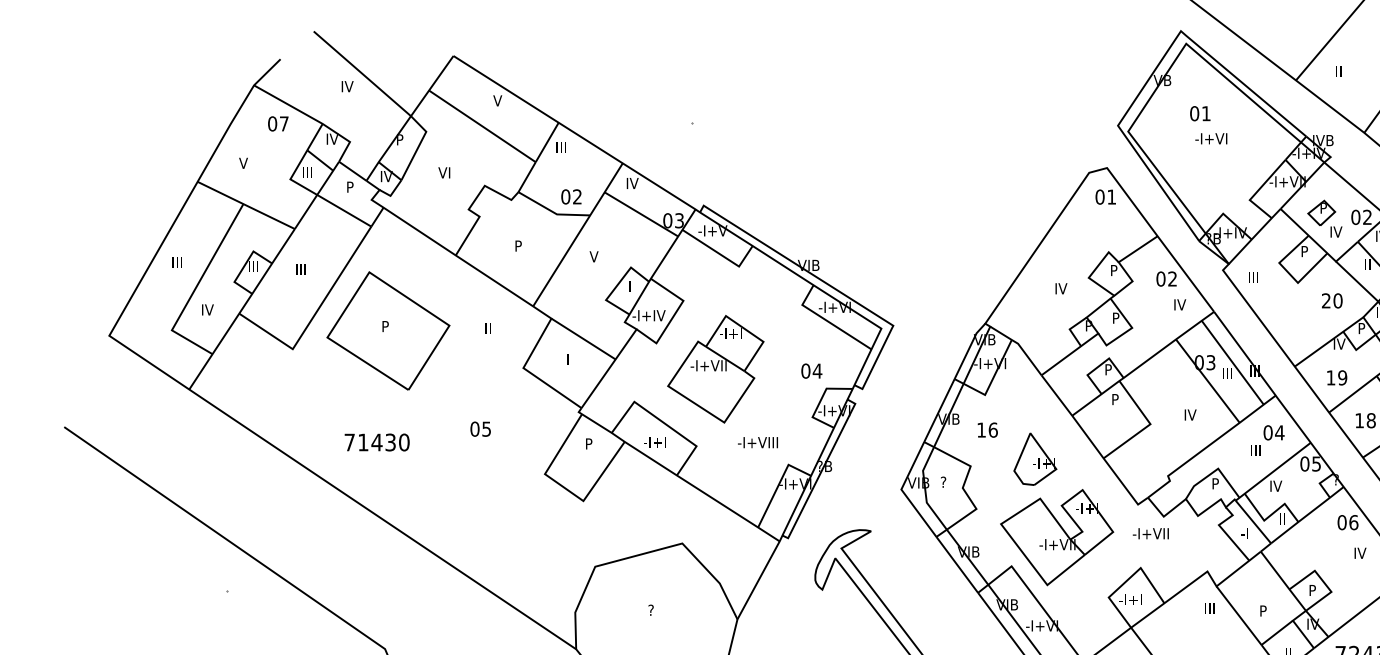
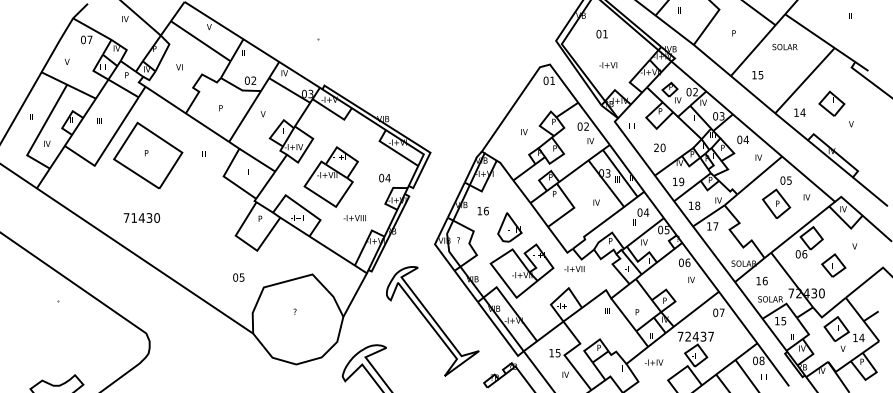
text: (1211, 139) -> (608, 65), moved
text: (1331, 300) -> (659, 147), moved
text: (480, 429) -> (238, 277), moved

